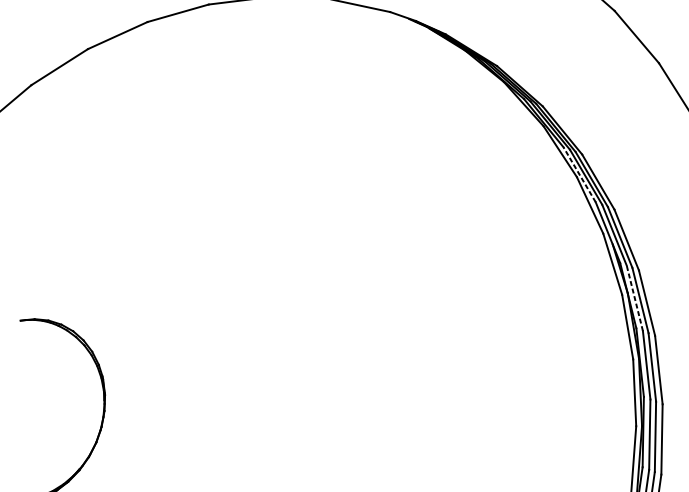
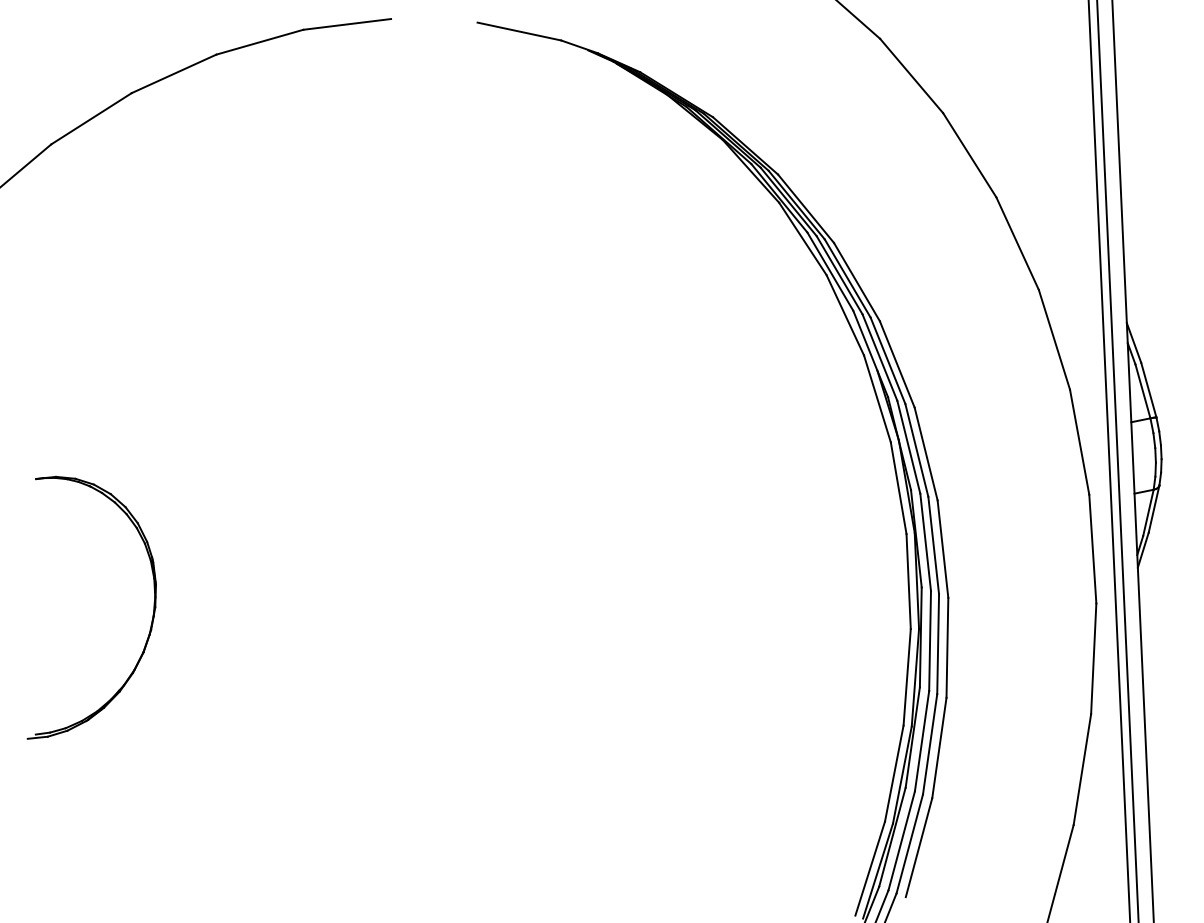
line: (579, 174) -> (830, 271), dashed -> solid
line: (634, 298) -> (908, 447), dashed -> solid

